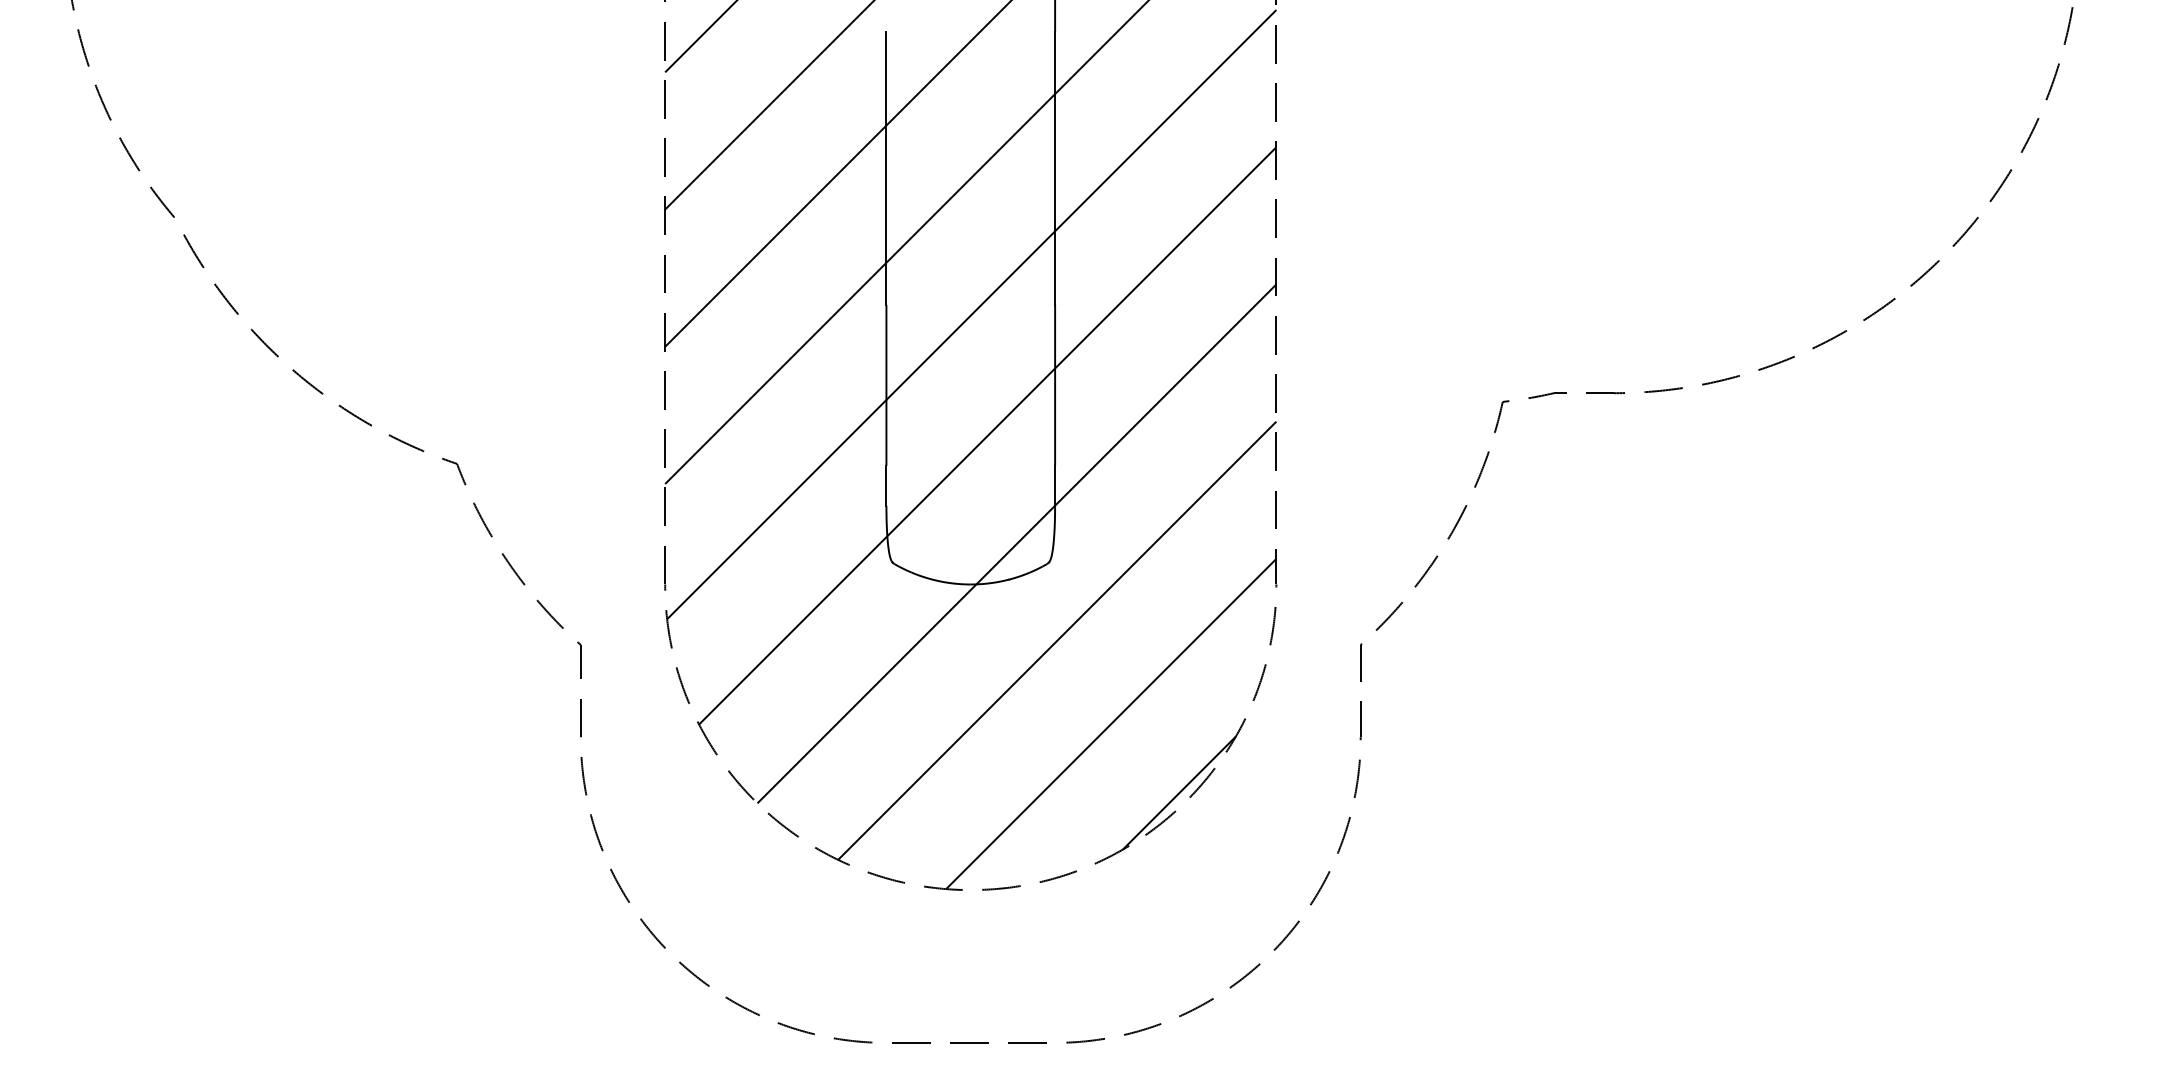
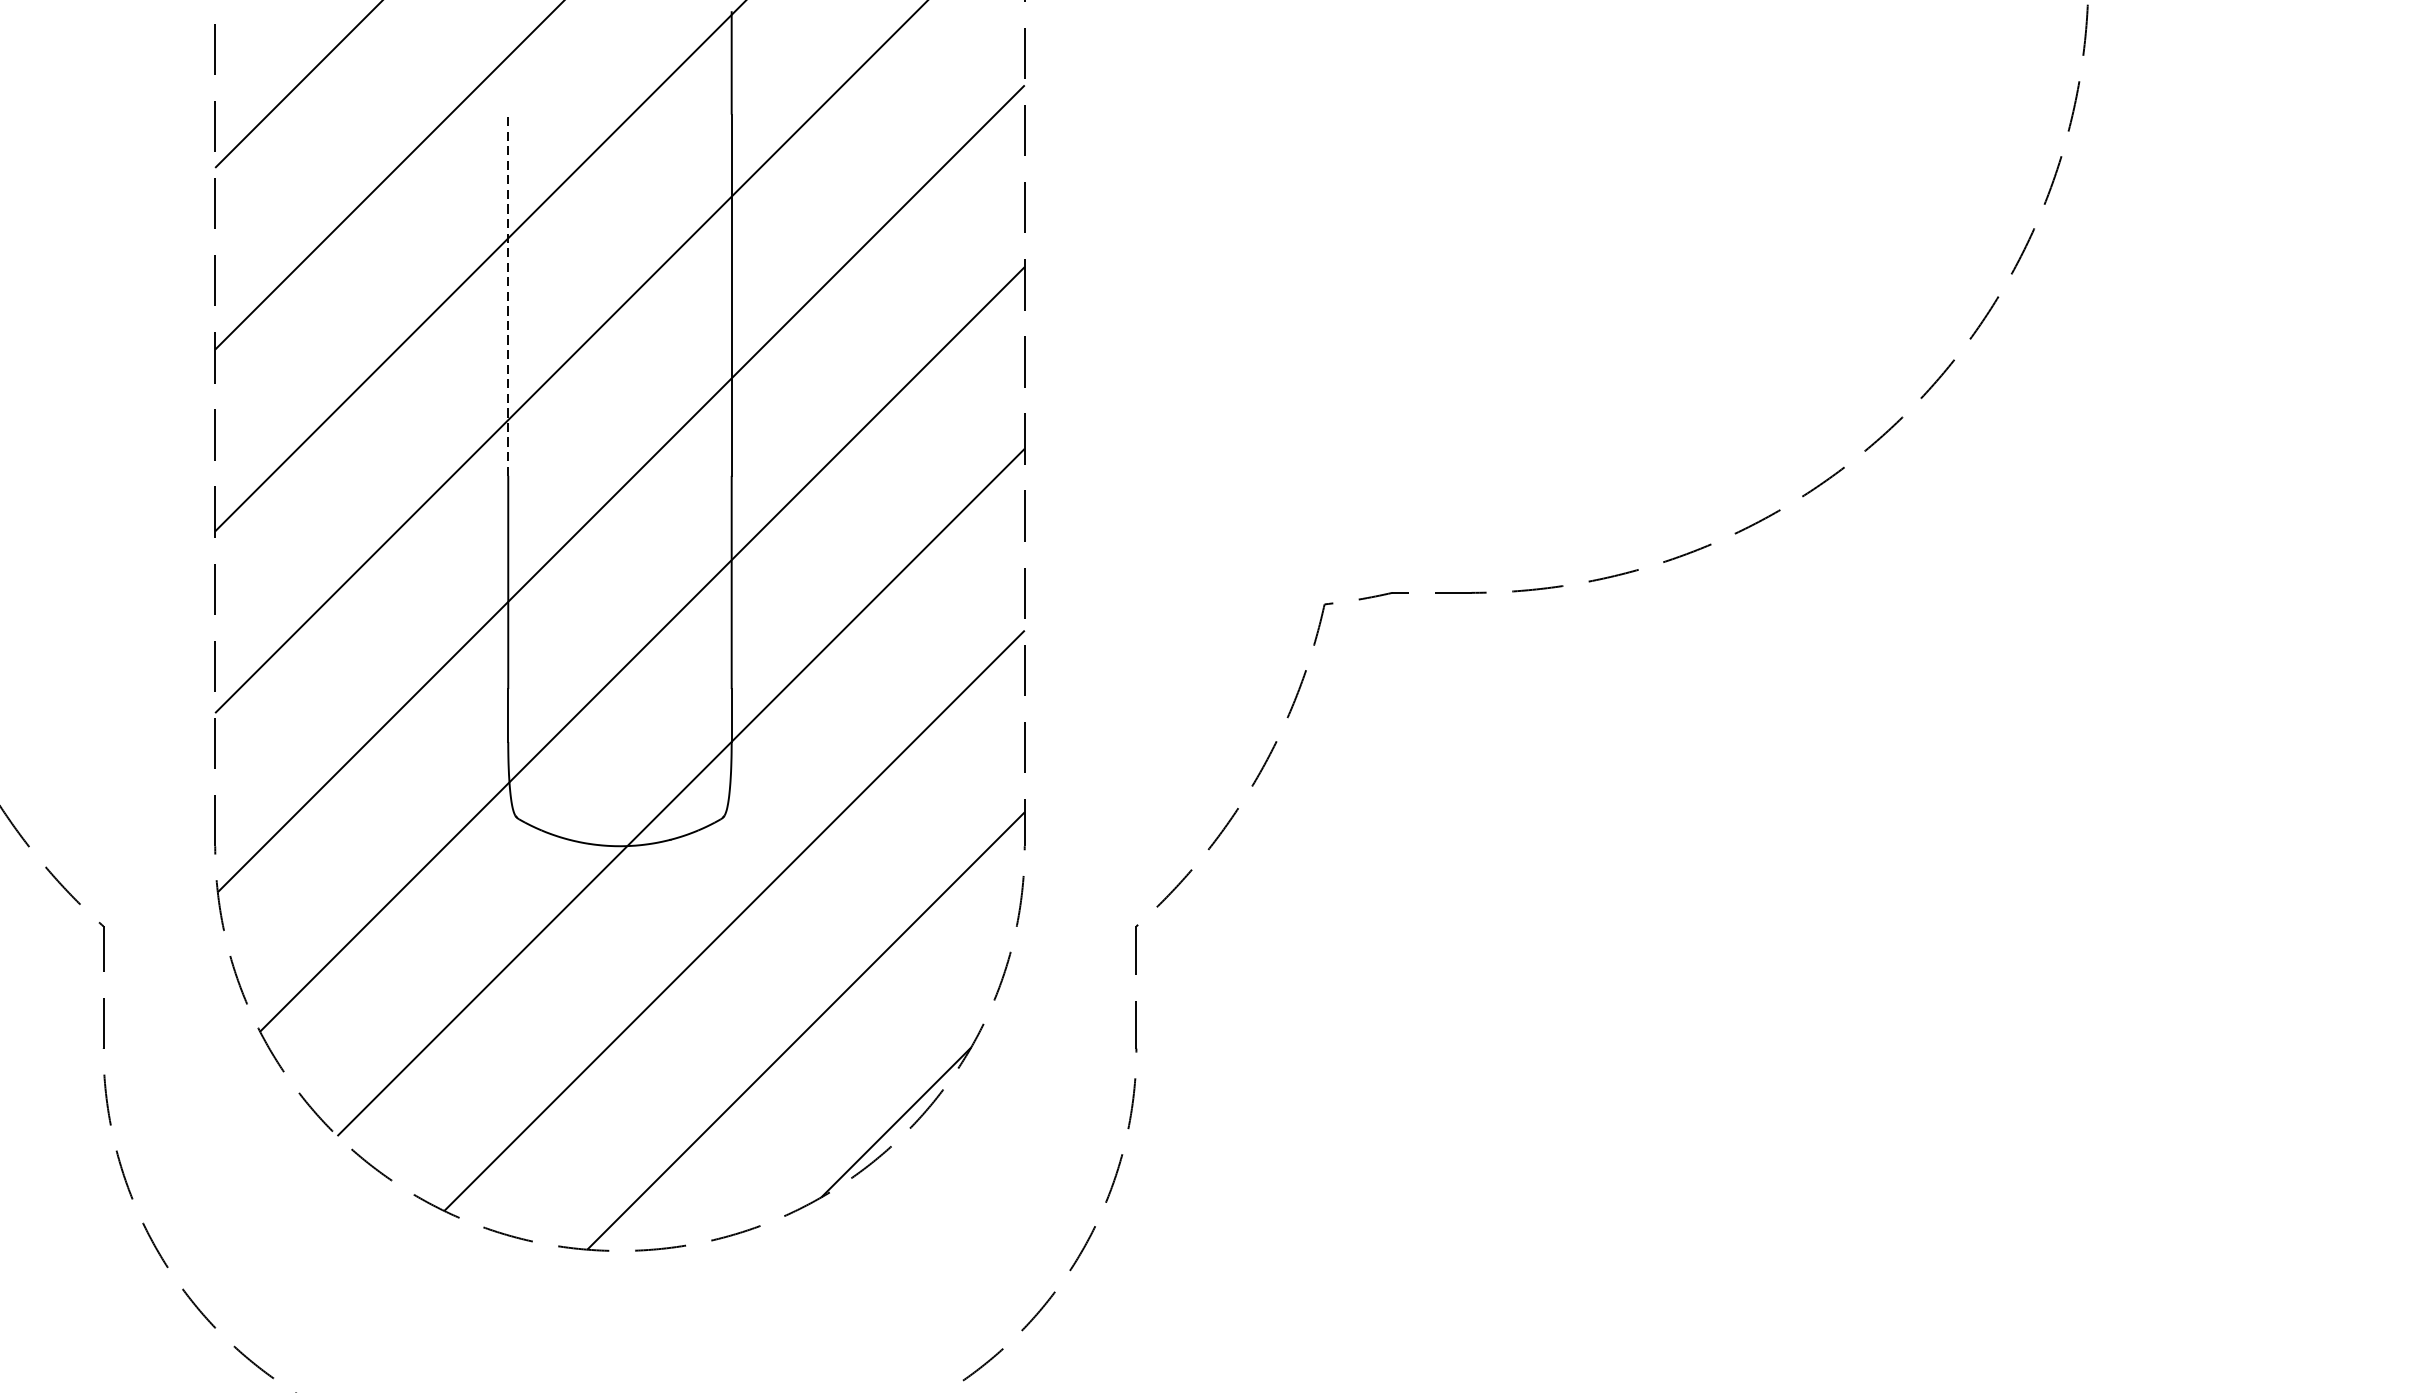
line: (886, 168) -> (508, 295), solid -> dashed

